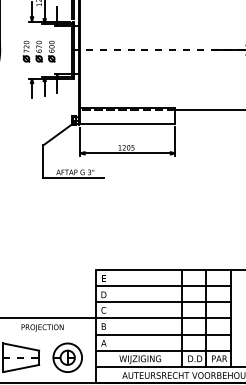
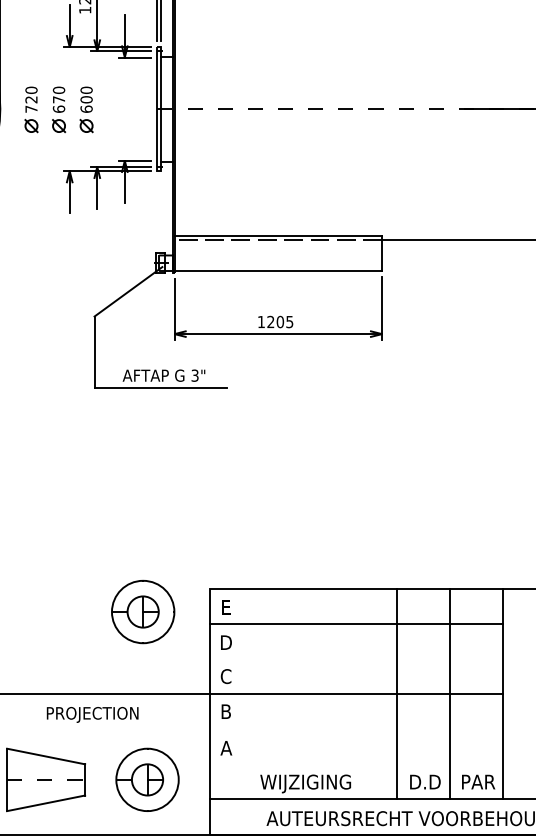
part: (38, 51) -> (57, 109), moved
part: (65, 280) -> (142, 611), added
line: (163, 302) -> (356, 659), removed
line: (163, 334) -> (356, 729), removed
line: (163, 350) -> (356, 764), removed

